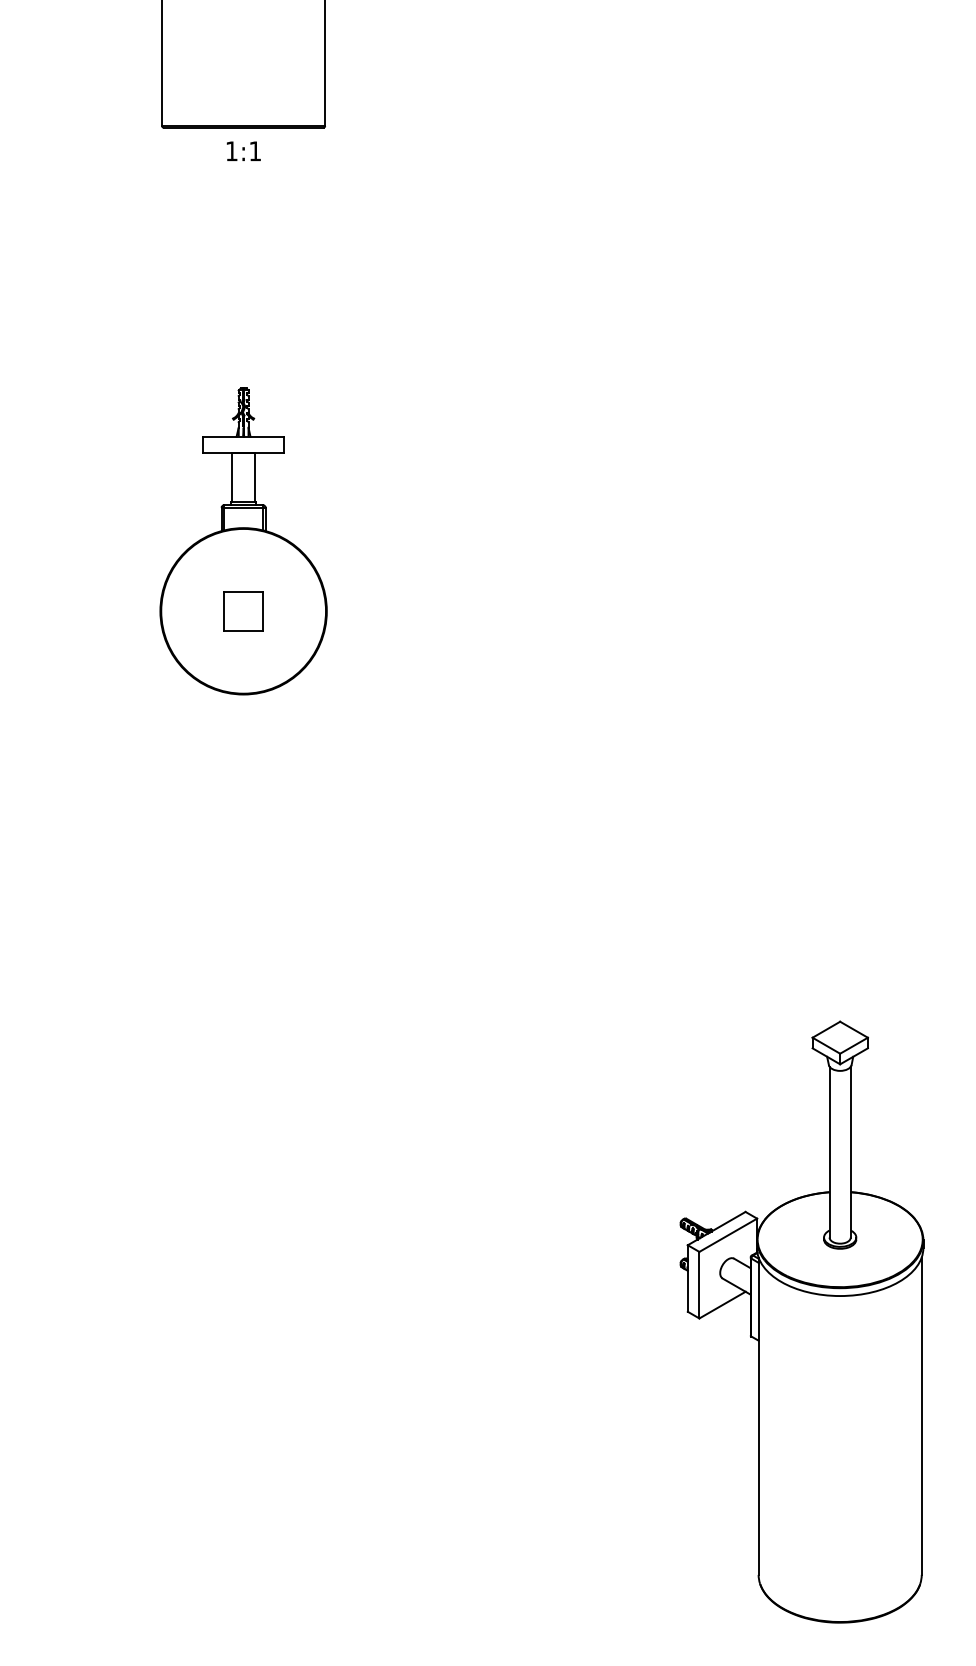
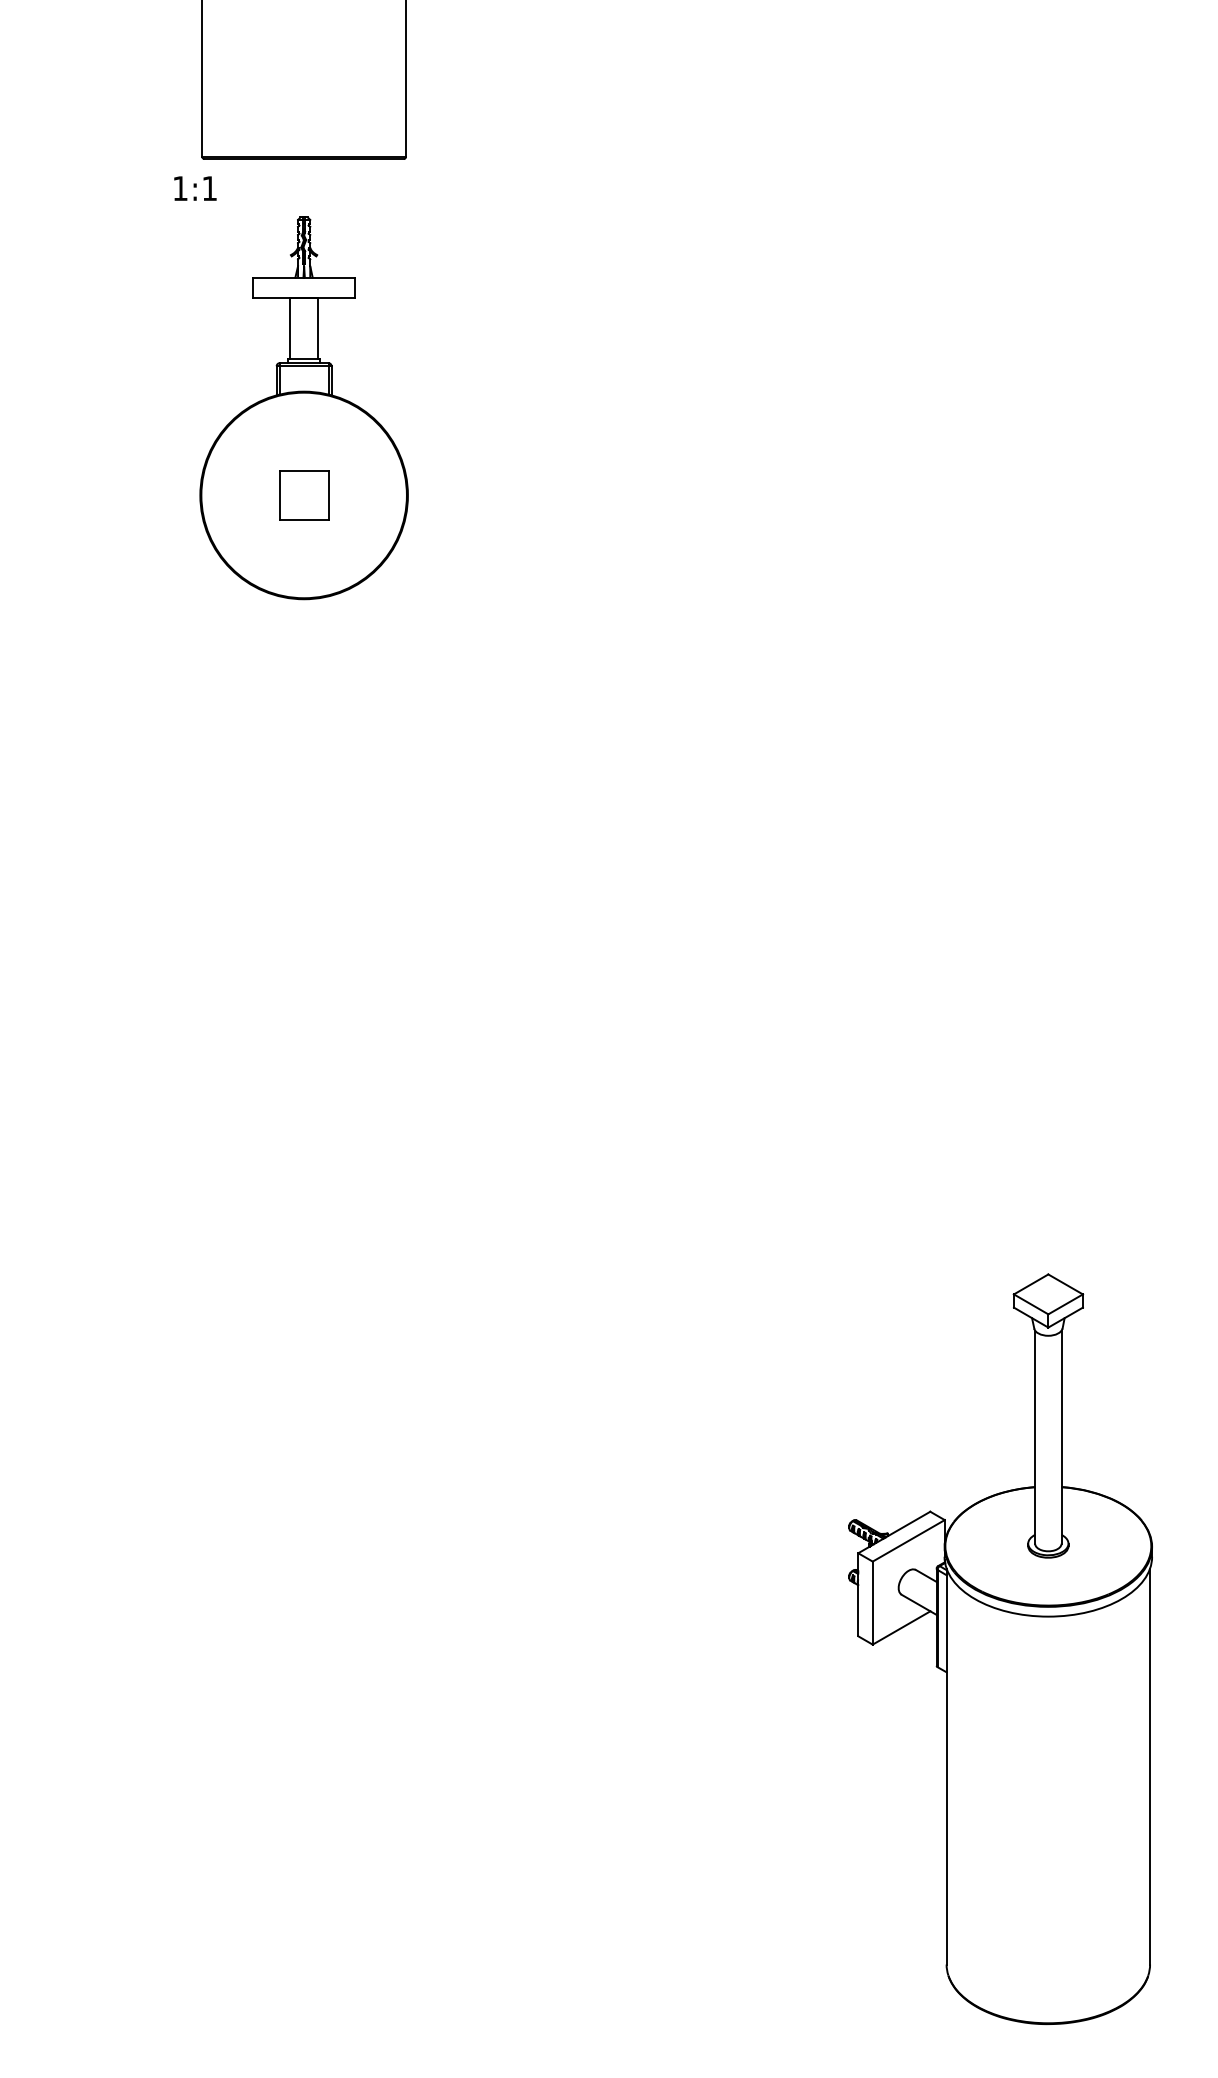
text: (243, 151) -> (195, 188), moved
part: (243, 541) -> (303, 408), moved

